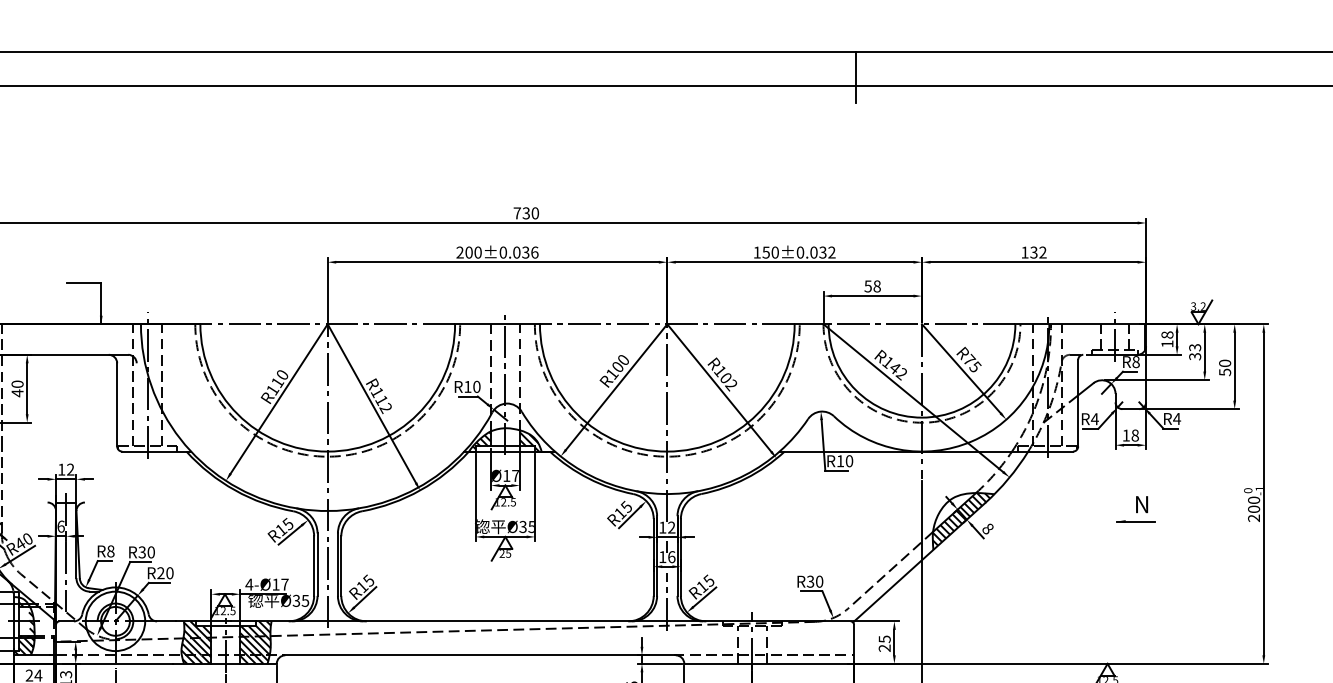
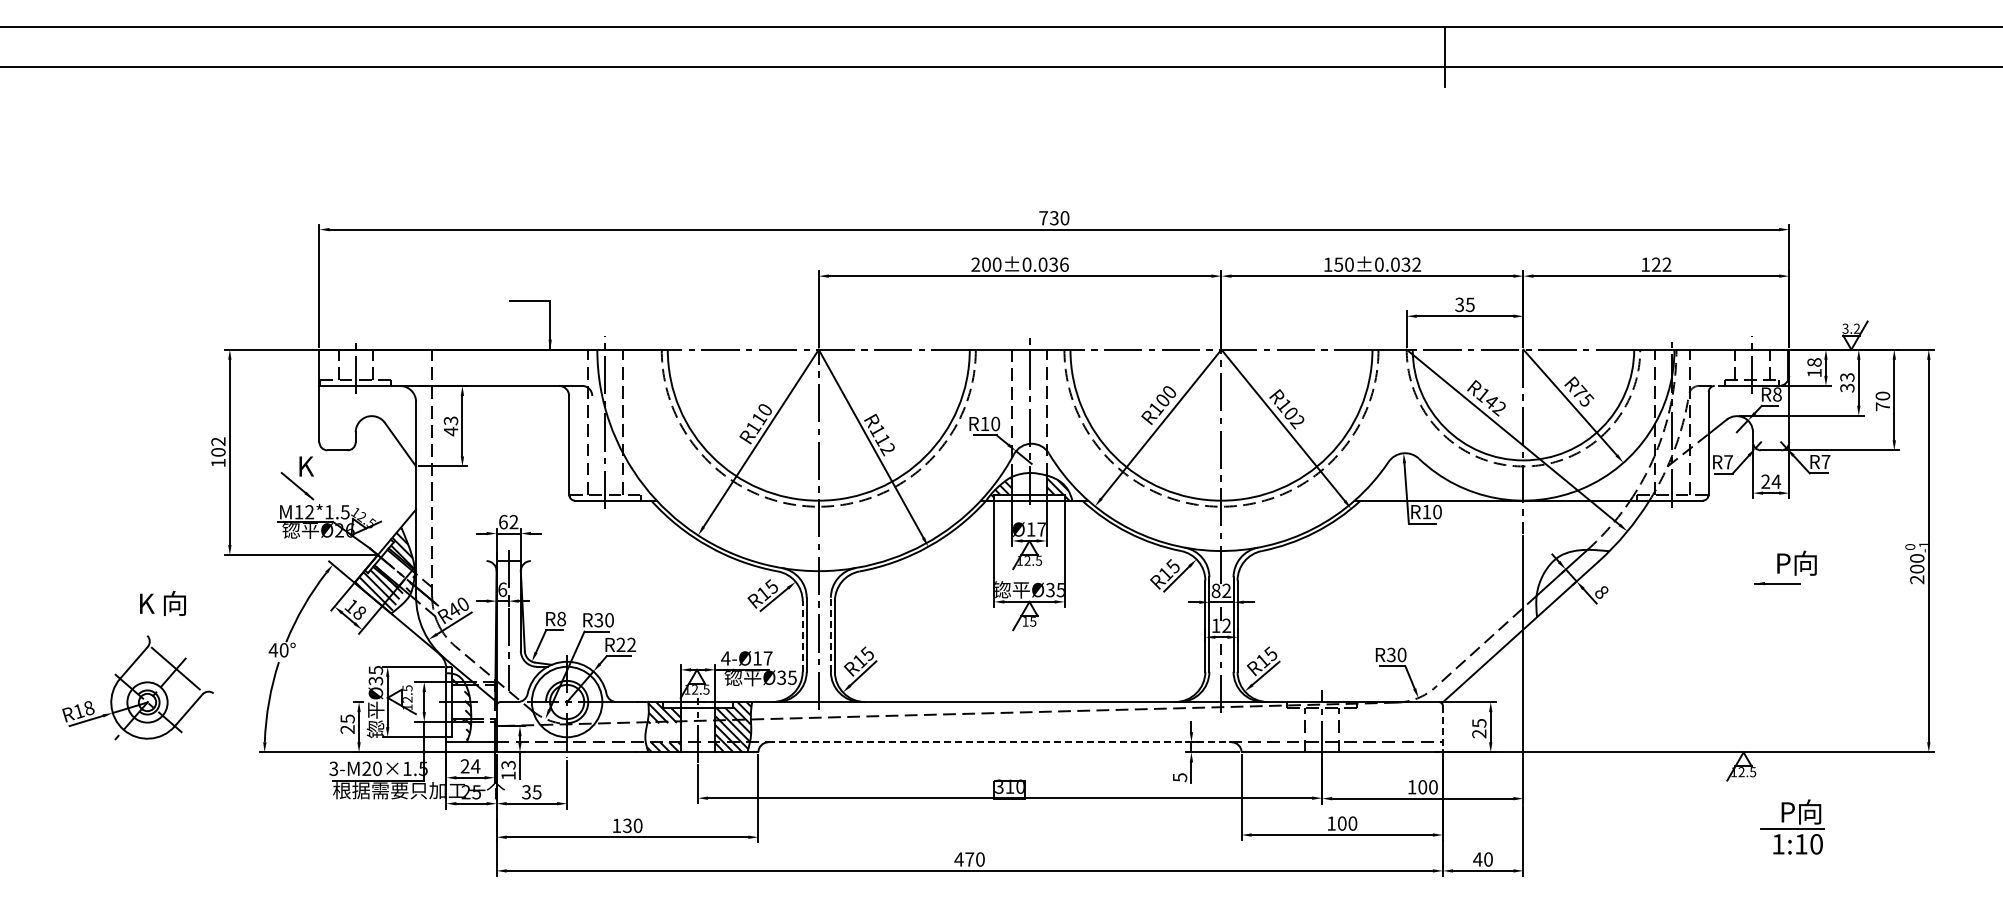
text: (1034, 252) -> (1656, 264), 132 -> 122
text: (872, 286) -> (1464, 304), 58 -> 35
text: (1224, 372) -> (1882, 406), 50 -> 70
text: (17, 383) -> (451, 420), 40 -> 43
text: (1176, 418) -> (1825, 461), R4 -> R7
text: (1094, 419) -> (1728, 462), R4 -> R7
text: (1131, 435) -> (1771, 481), 18 -> 24
text: (61, 469) -> (503, 521), 12 -> 62
text: (1153, 503) -> (1797, 562), N -> P向
hatch: (963, 520) -> (1572, 582), removed
text: (662, 527) -> (1215, 590), 12 -> 82
text: (502, 553) -> (1025, 621), 25 -> 15
text: (671, 556) -> (1226, 625), 16 -> 12
line: (337, 564) -> (830, 634), solid -> dashed
line: (313, 565) -> (802, 635), solid -> dashed
text: (169, 572) -> (631, 644), R20 -> R22
line: (853, 644) -> (1442, 729), solid -> dashed
hatch: (24, 647) -> (459, 732), removed
hatch: (195, 647) -> (662, 732), removed
line: (480, 655) -> (1000, 742), solid -> dashed

